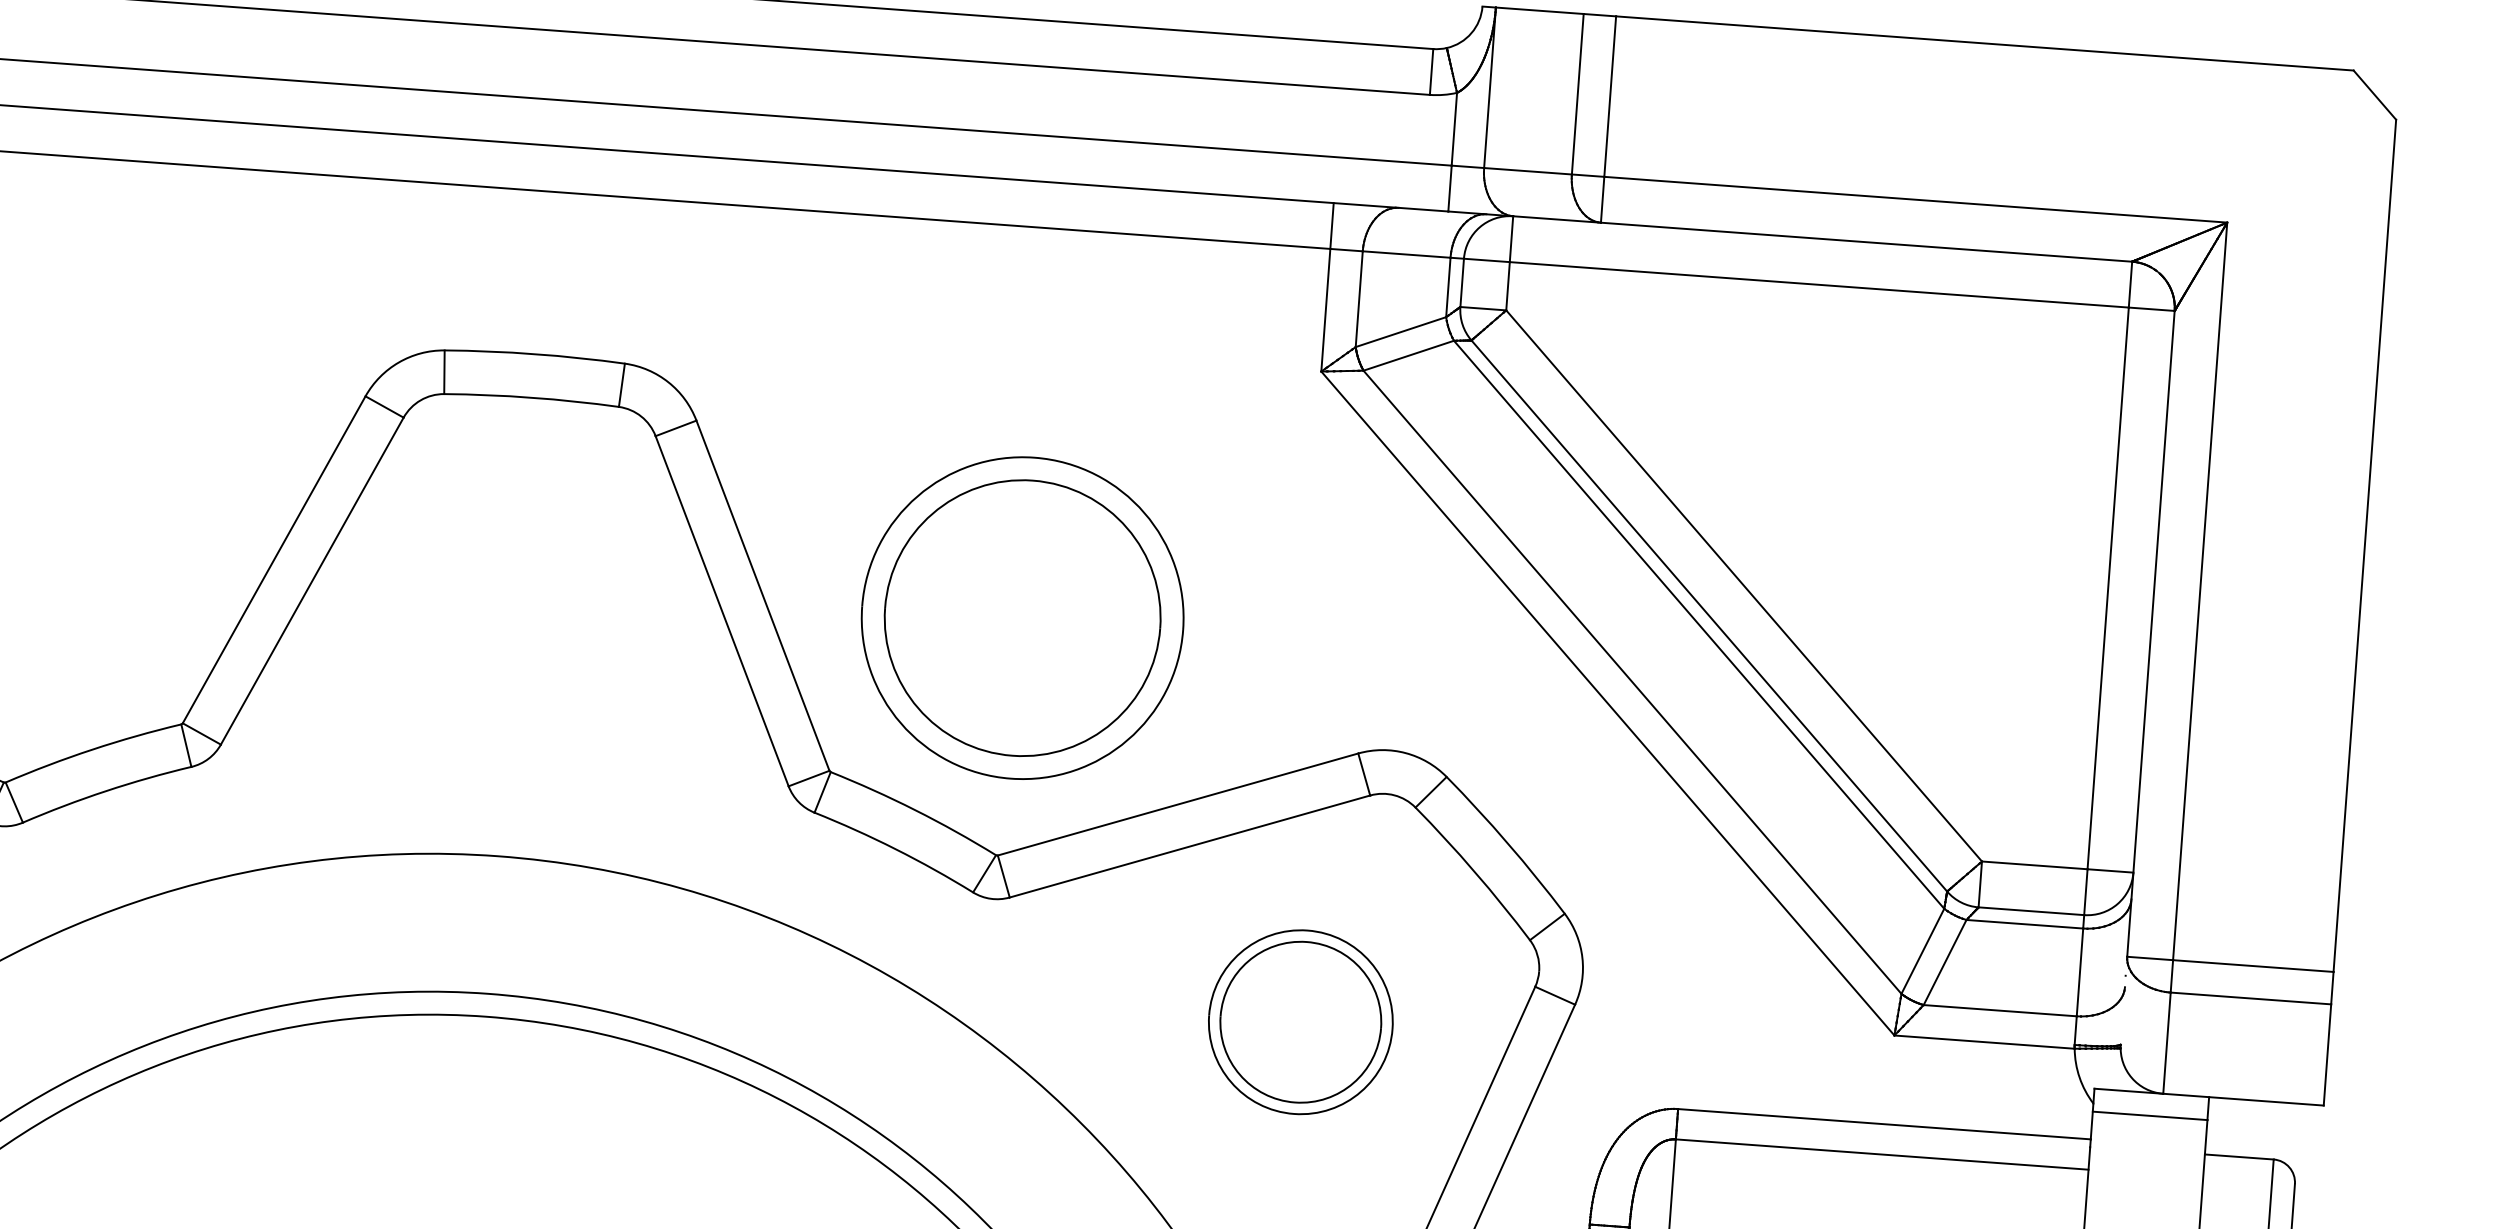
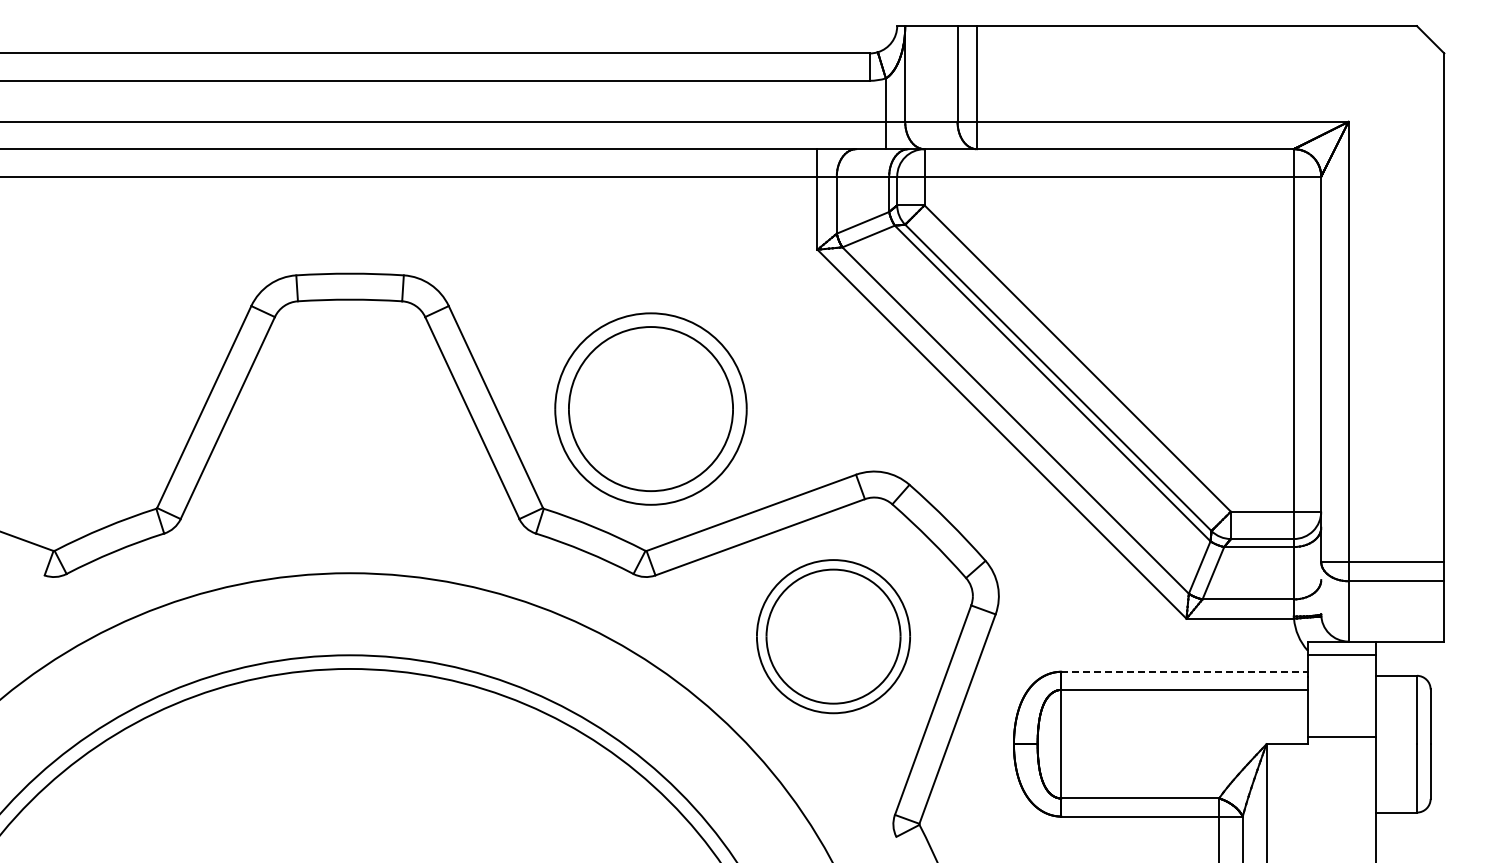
part: (1300, 1021) -> (833, 636), size x1.4
line: (1884, 1123) -> (1184, 671), solid -> dashed

